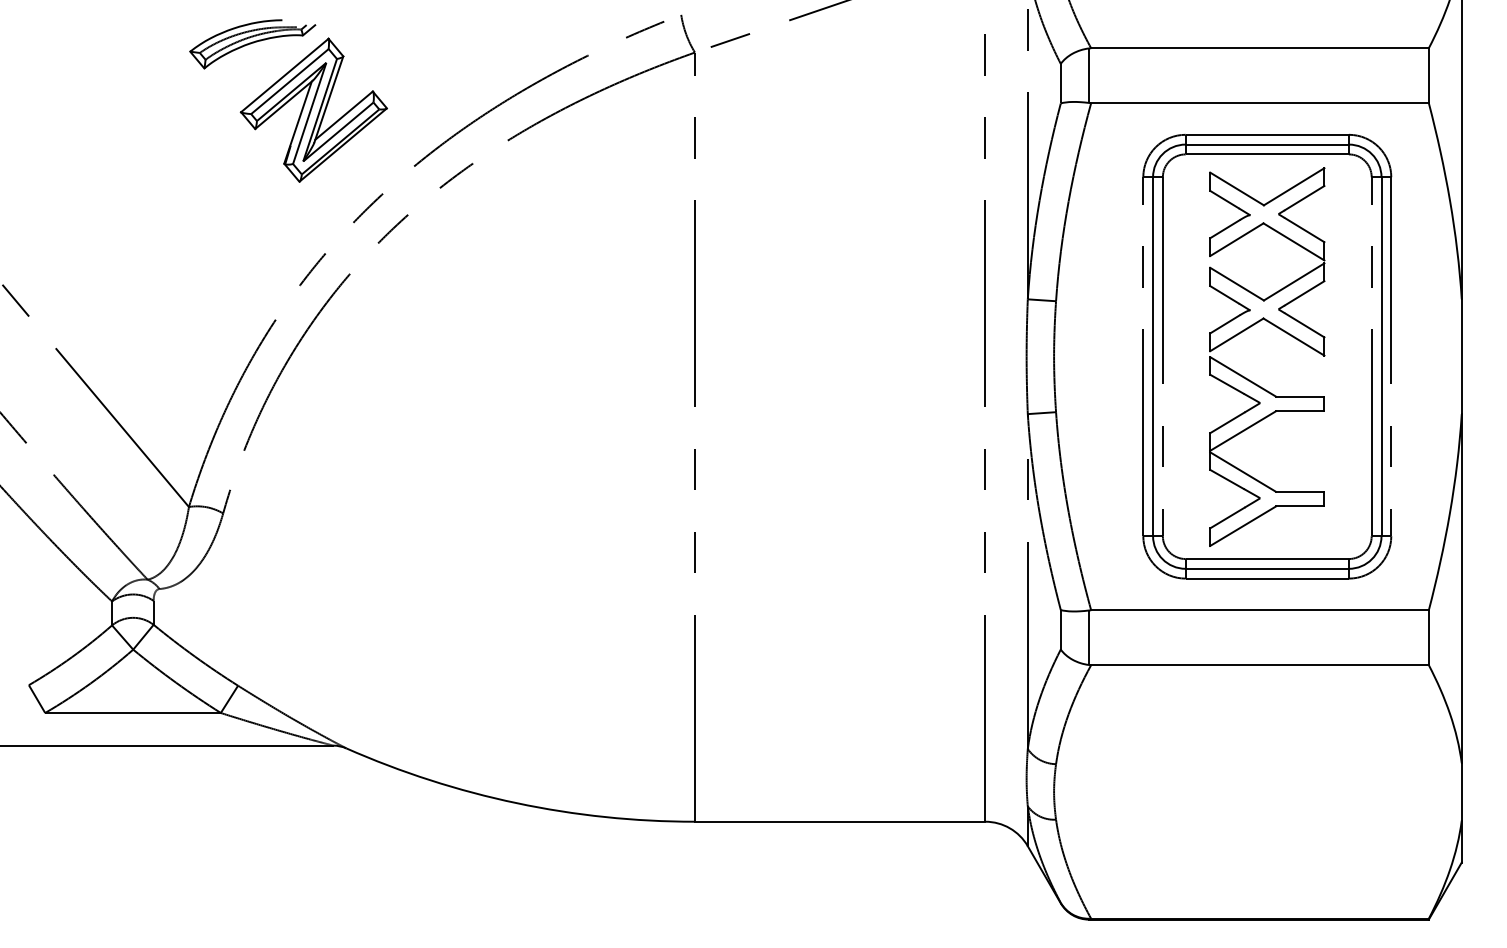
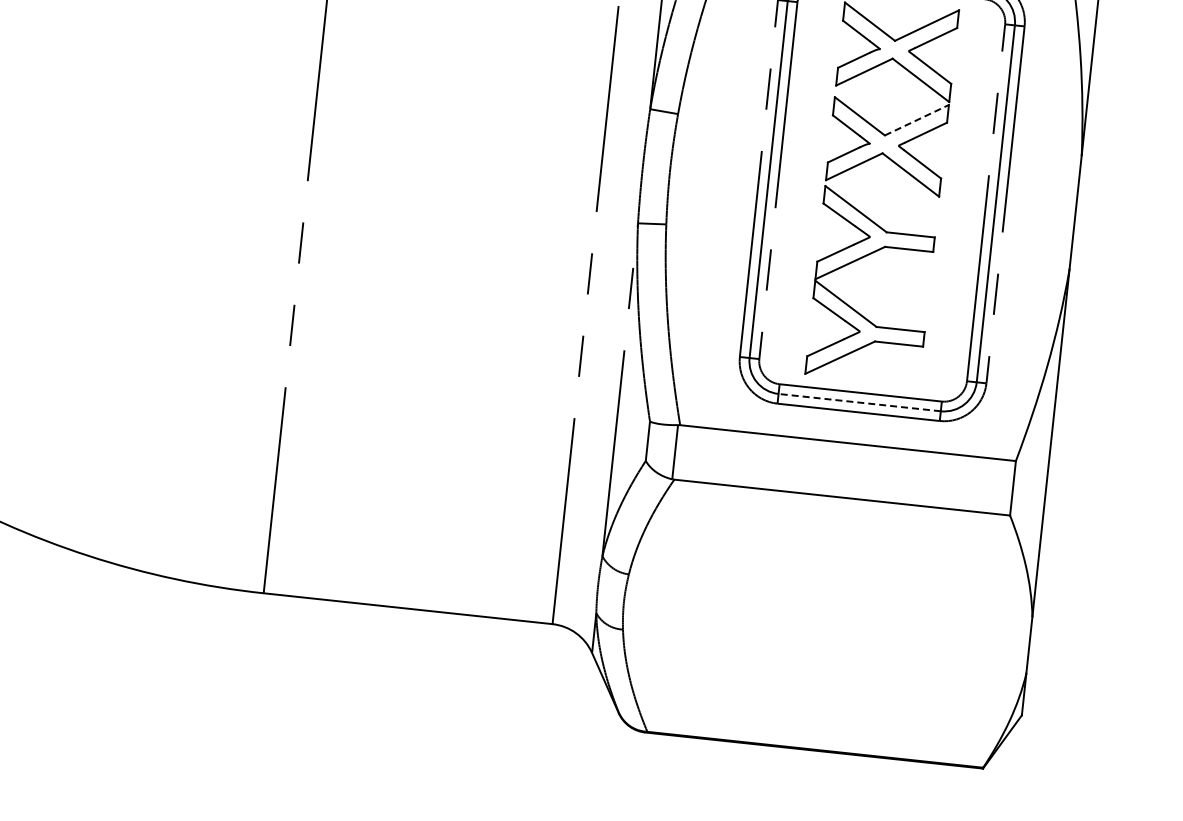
line: (1294, 281) -> (917, 119), solid -> dashed
line: (1267, 568) -> (859, 402), solid -> dashed

